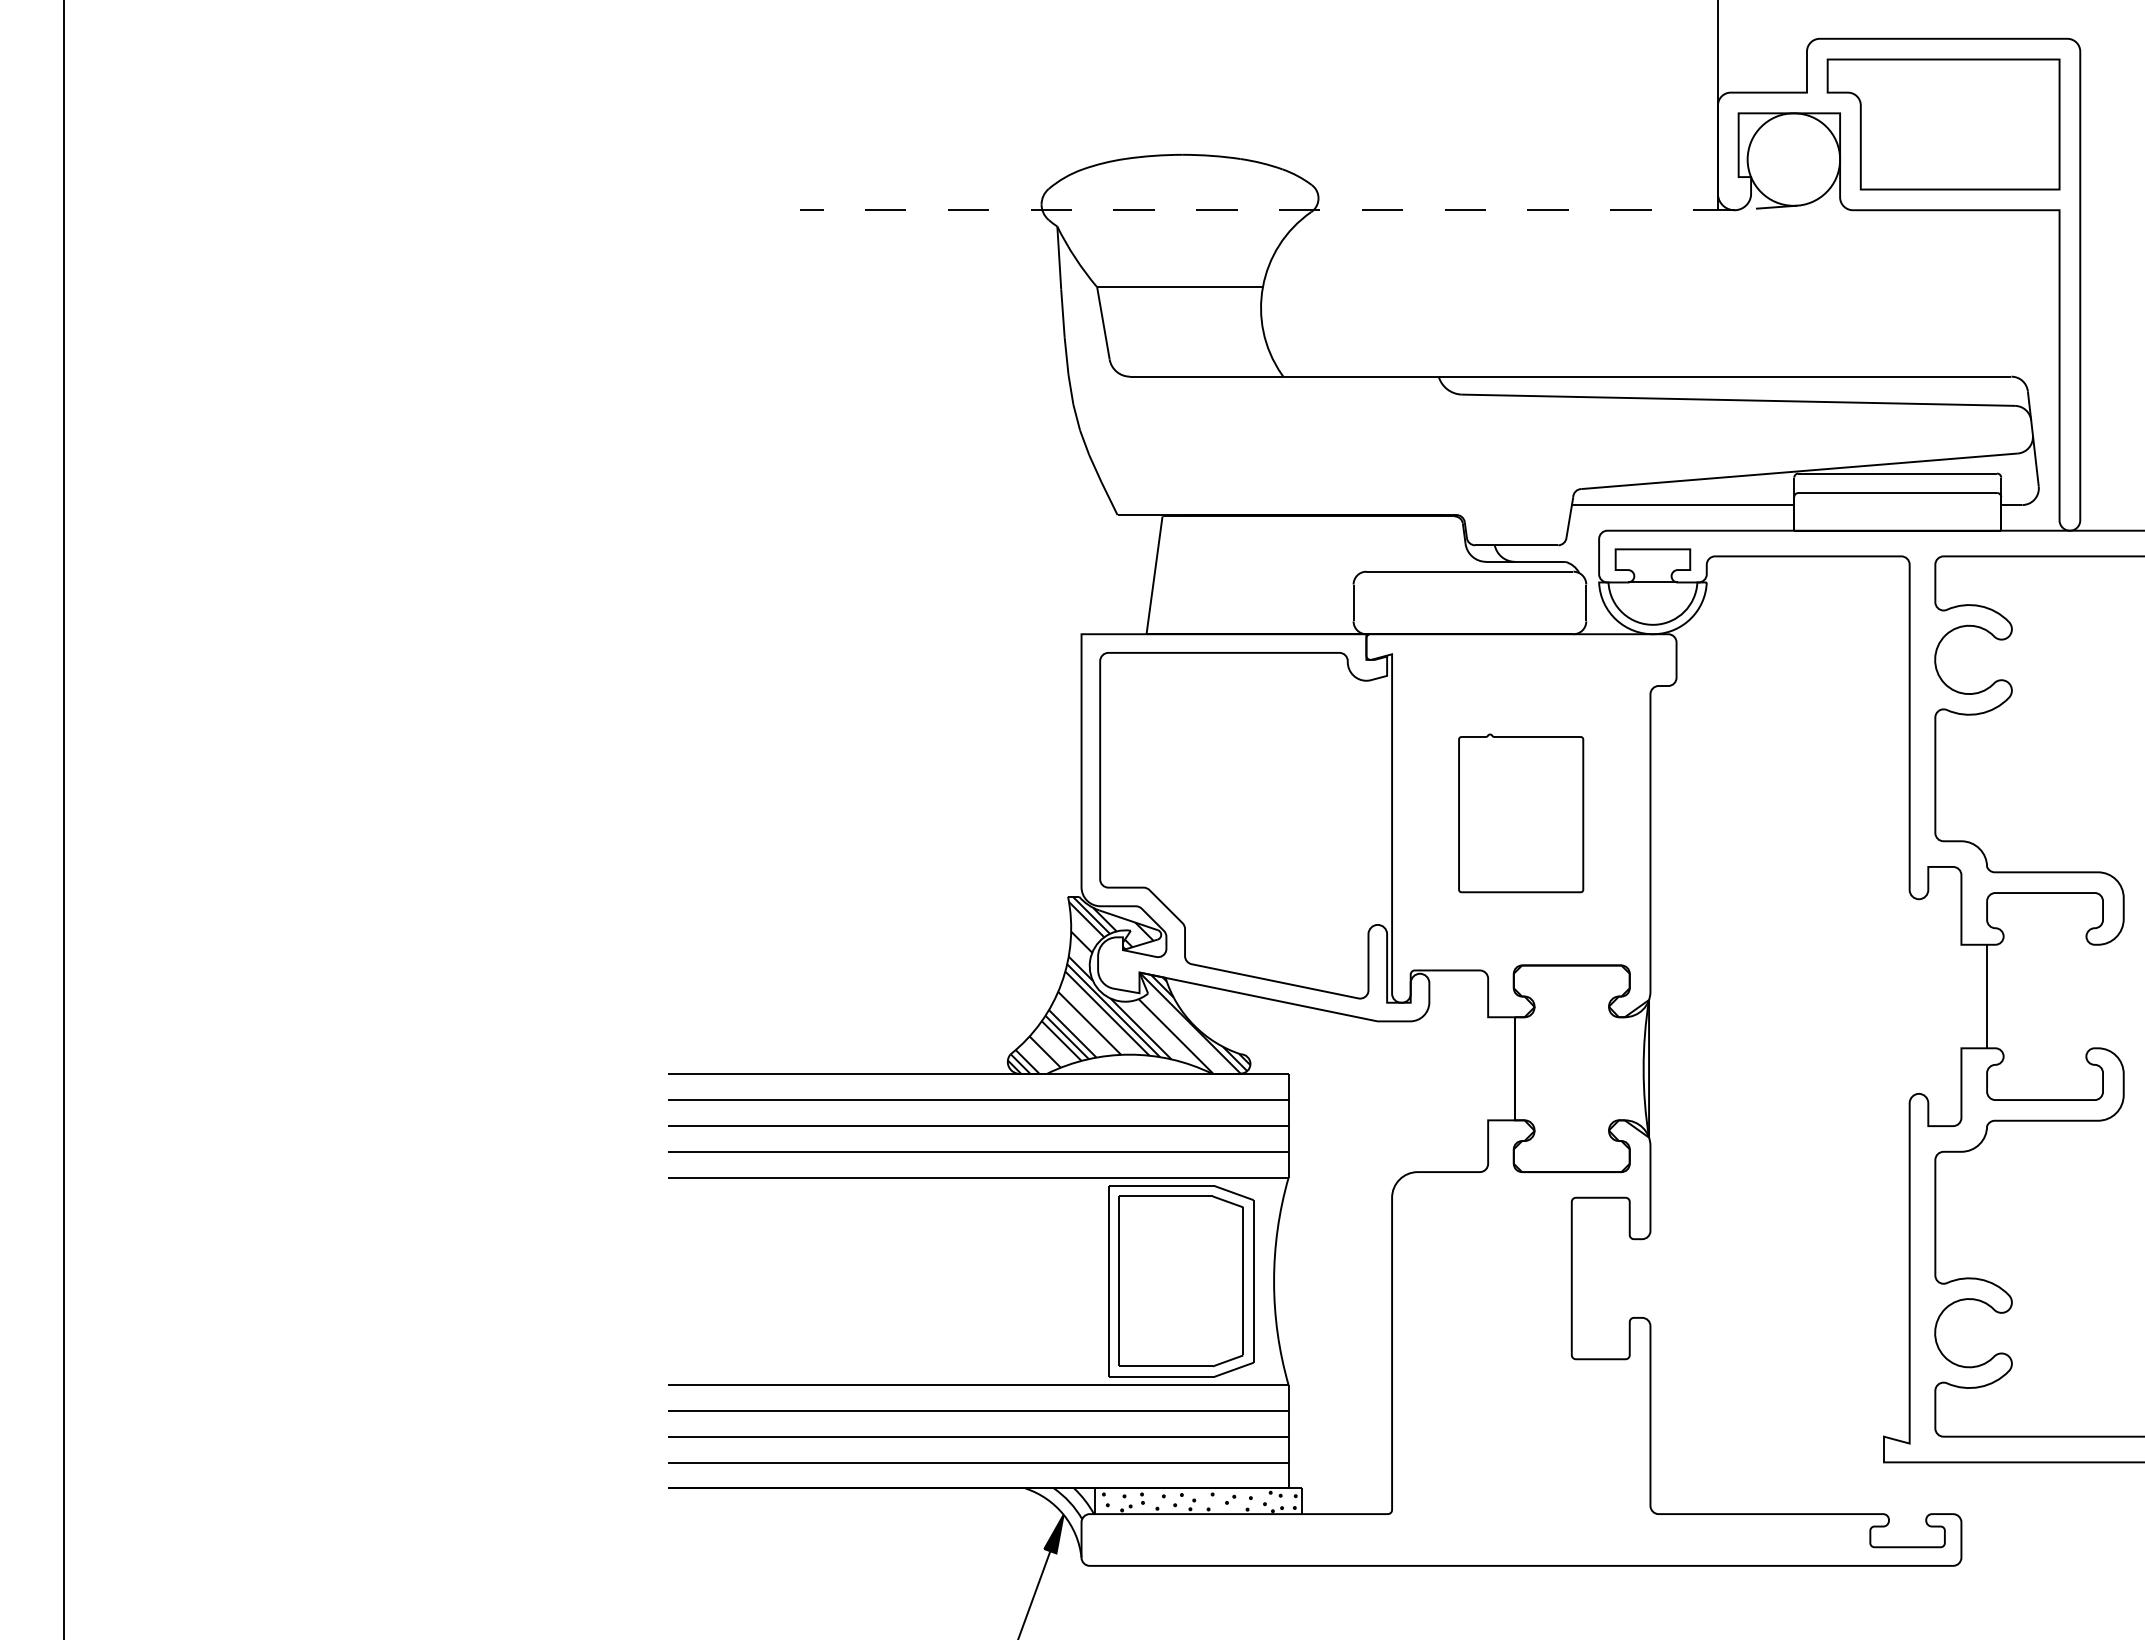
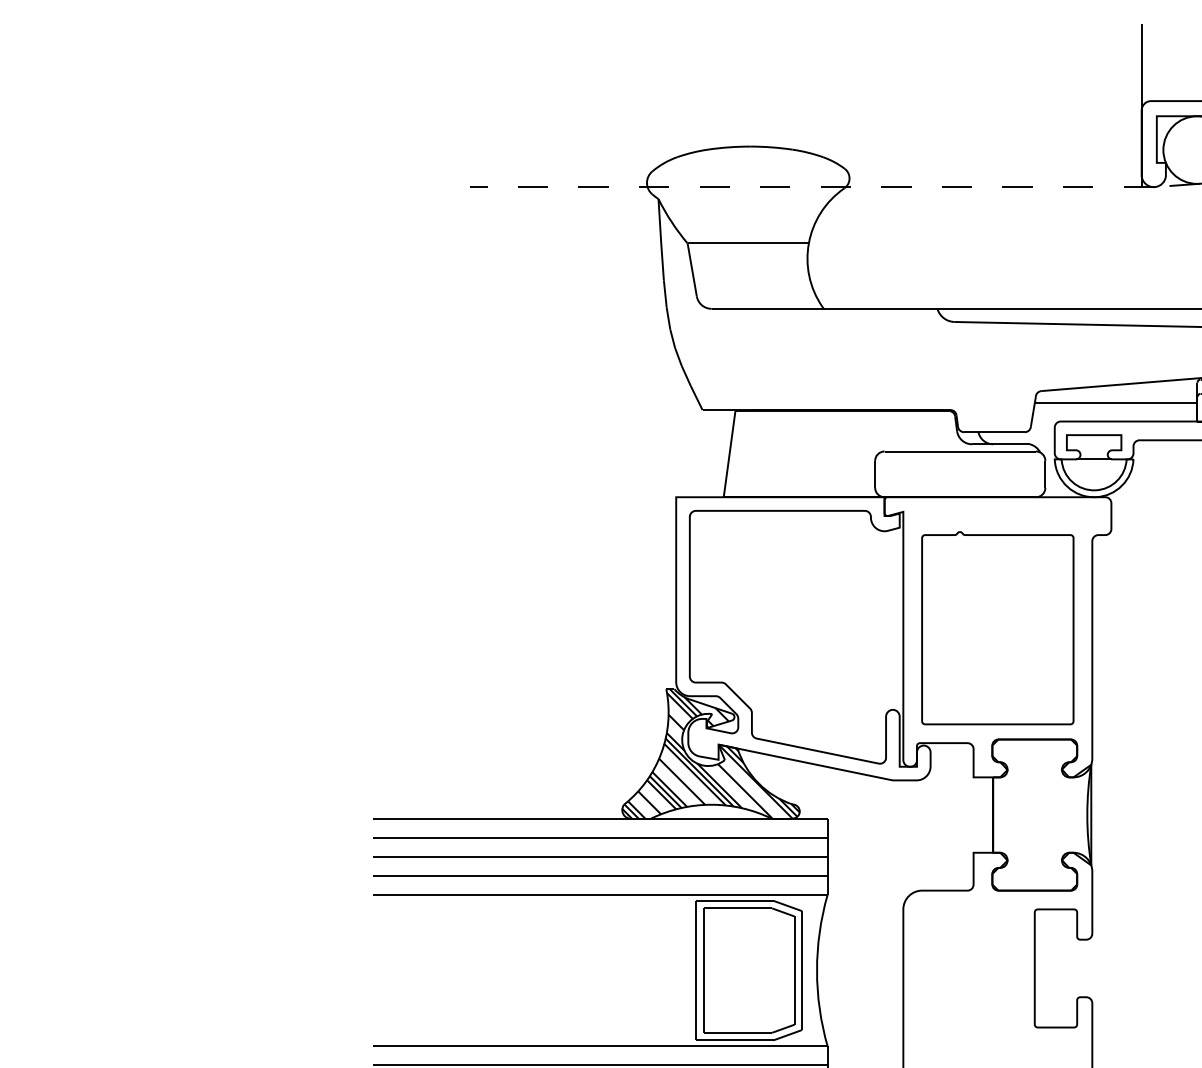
part: (1520, 813) -> (997, 628), size x1.67

